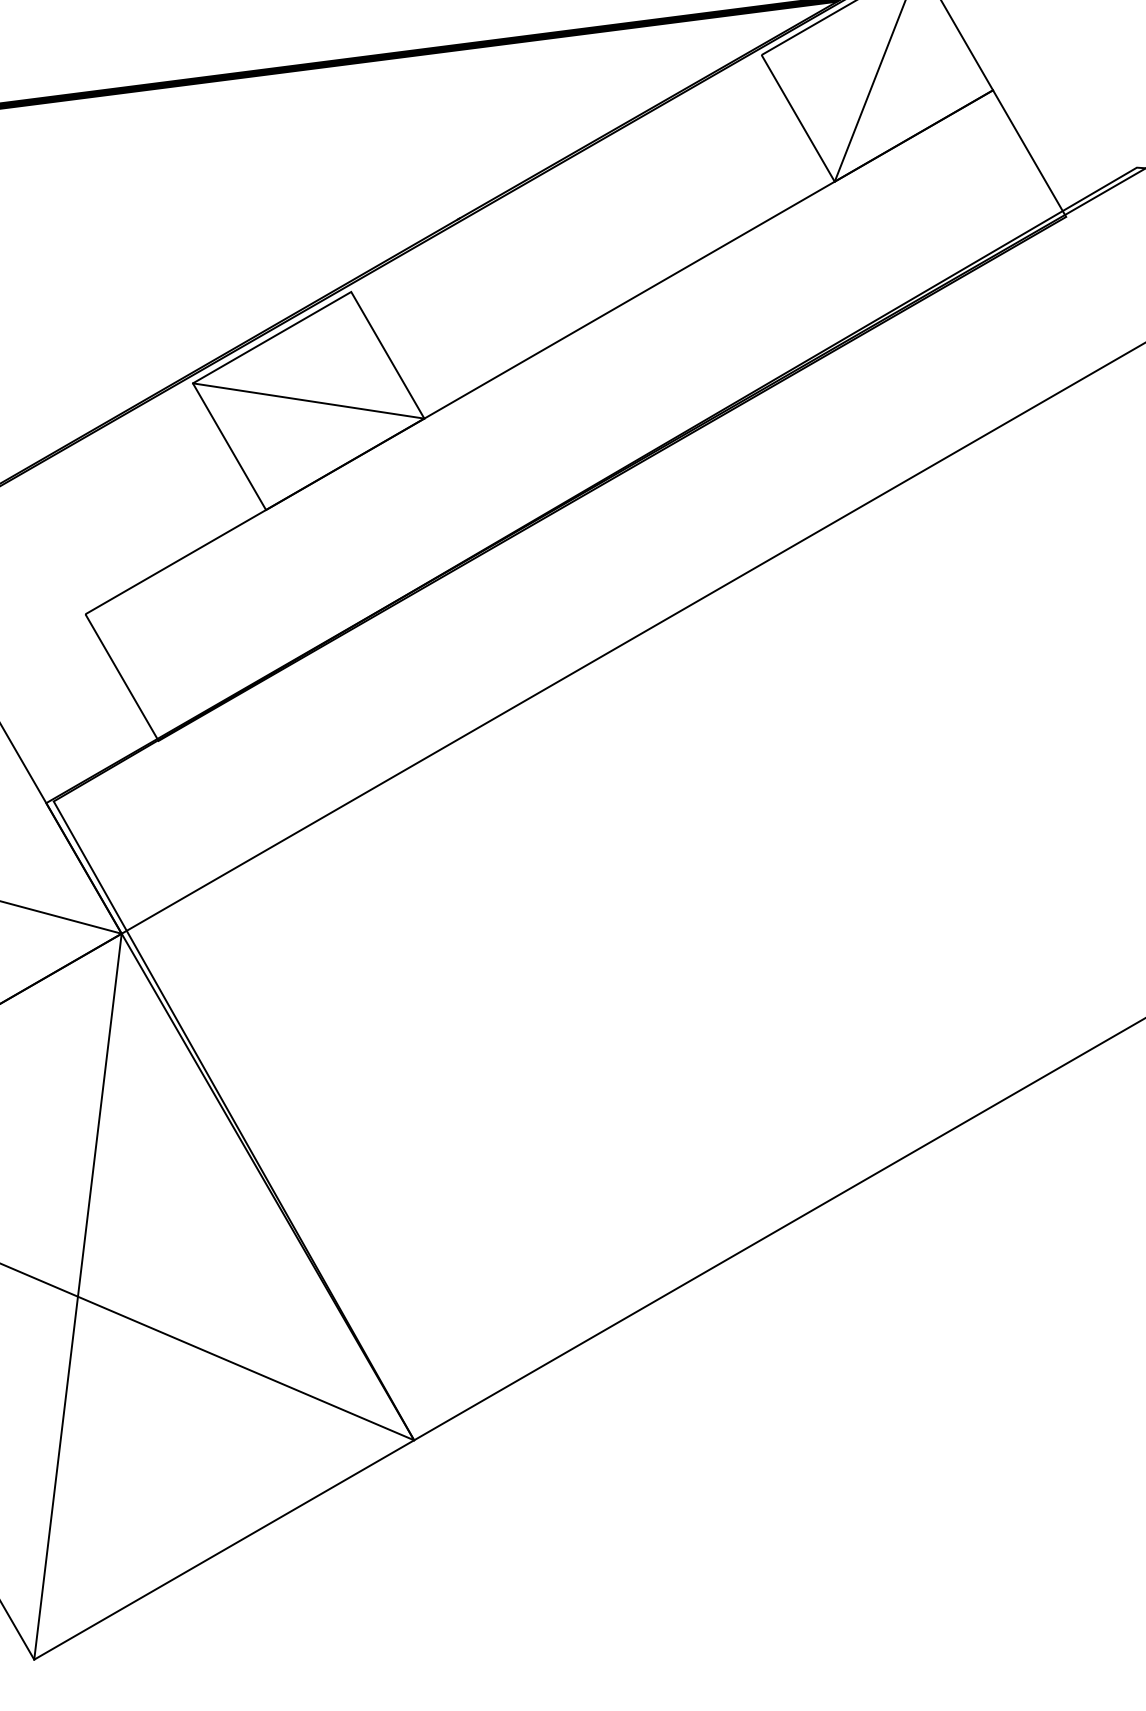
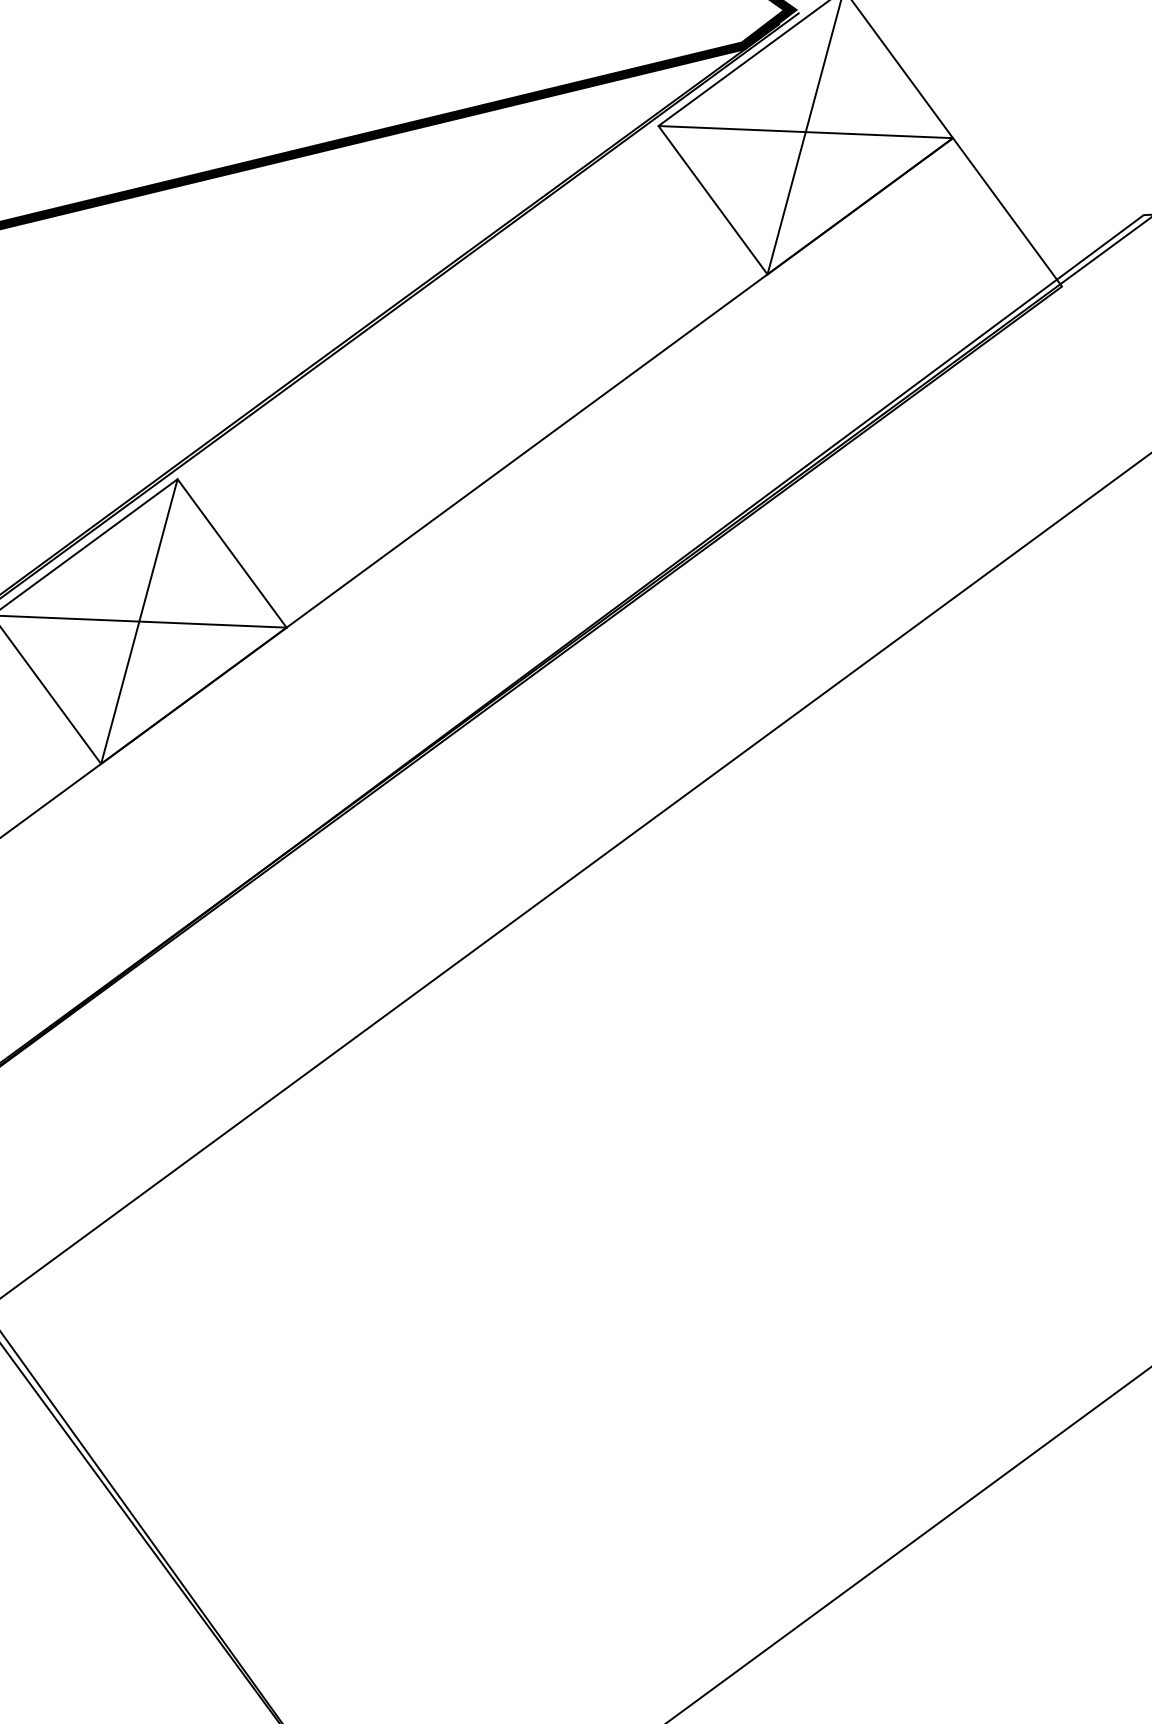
line: (877, 72) -> (805, 131), added
line: (308, 400) -> (139, 620), added

